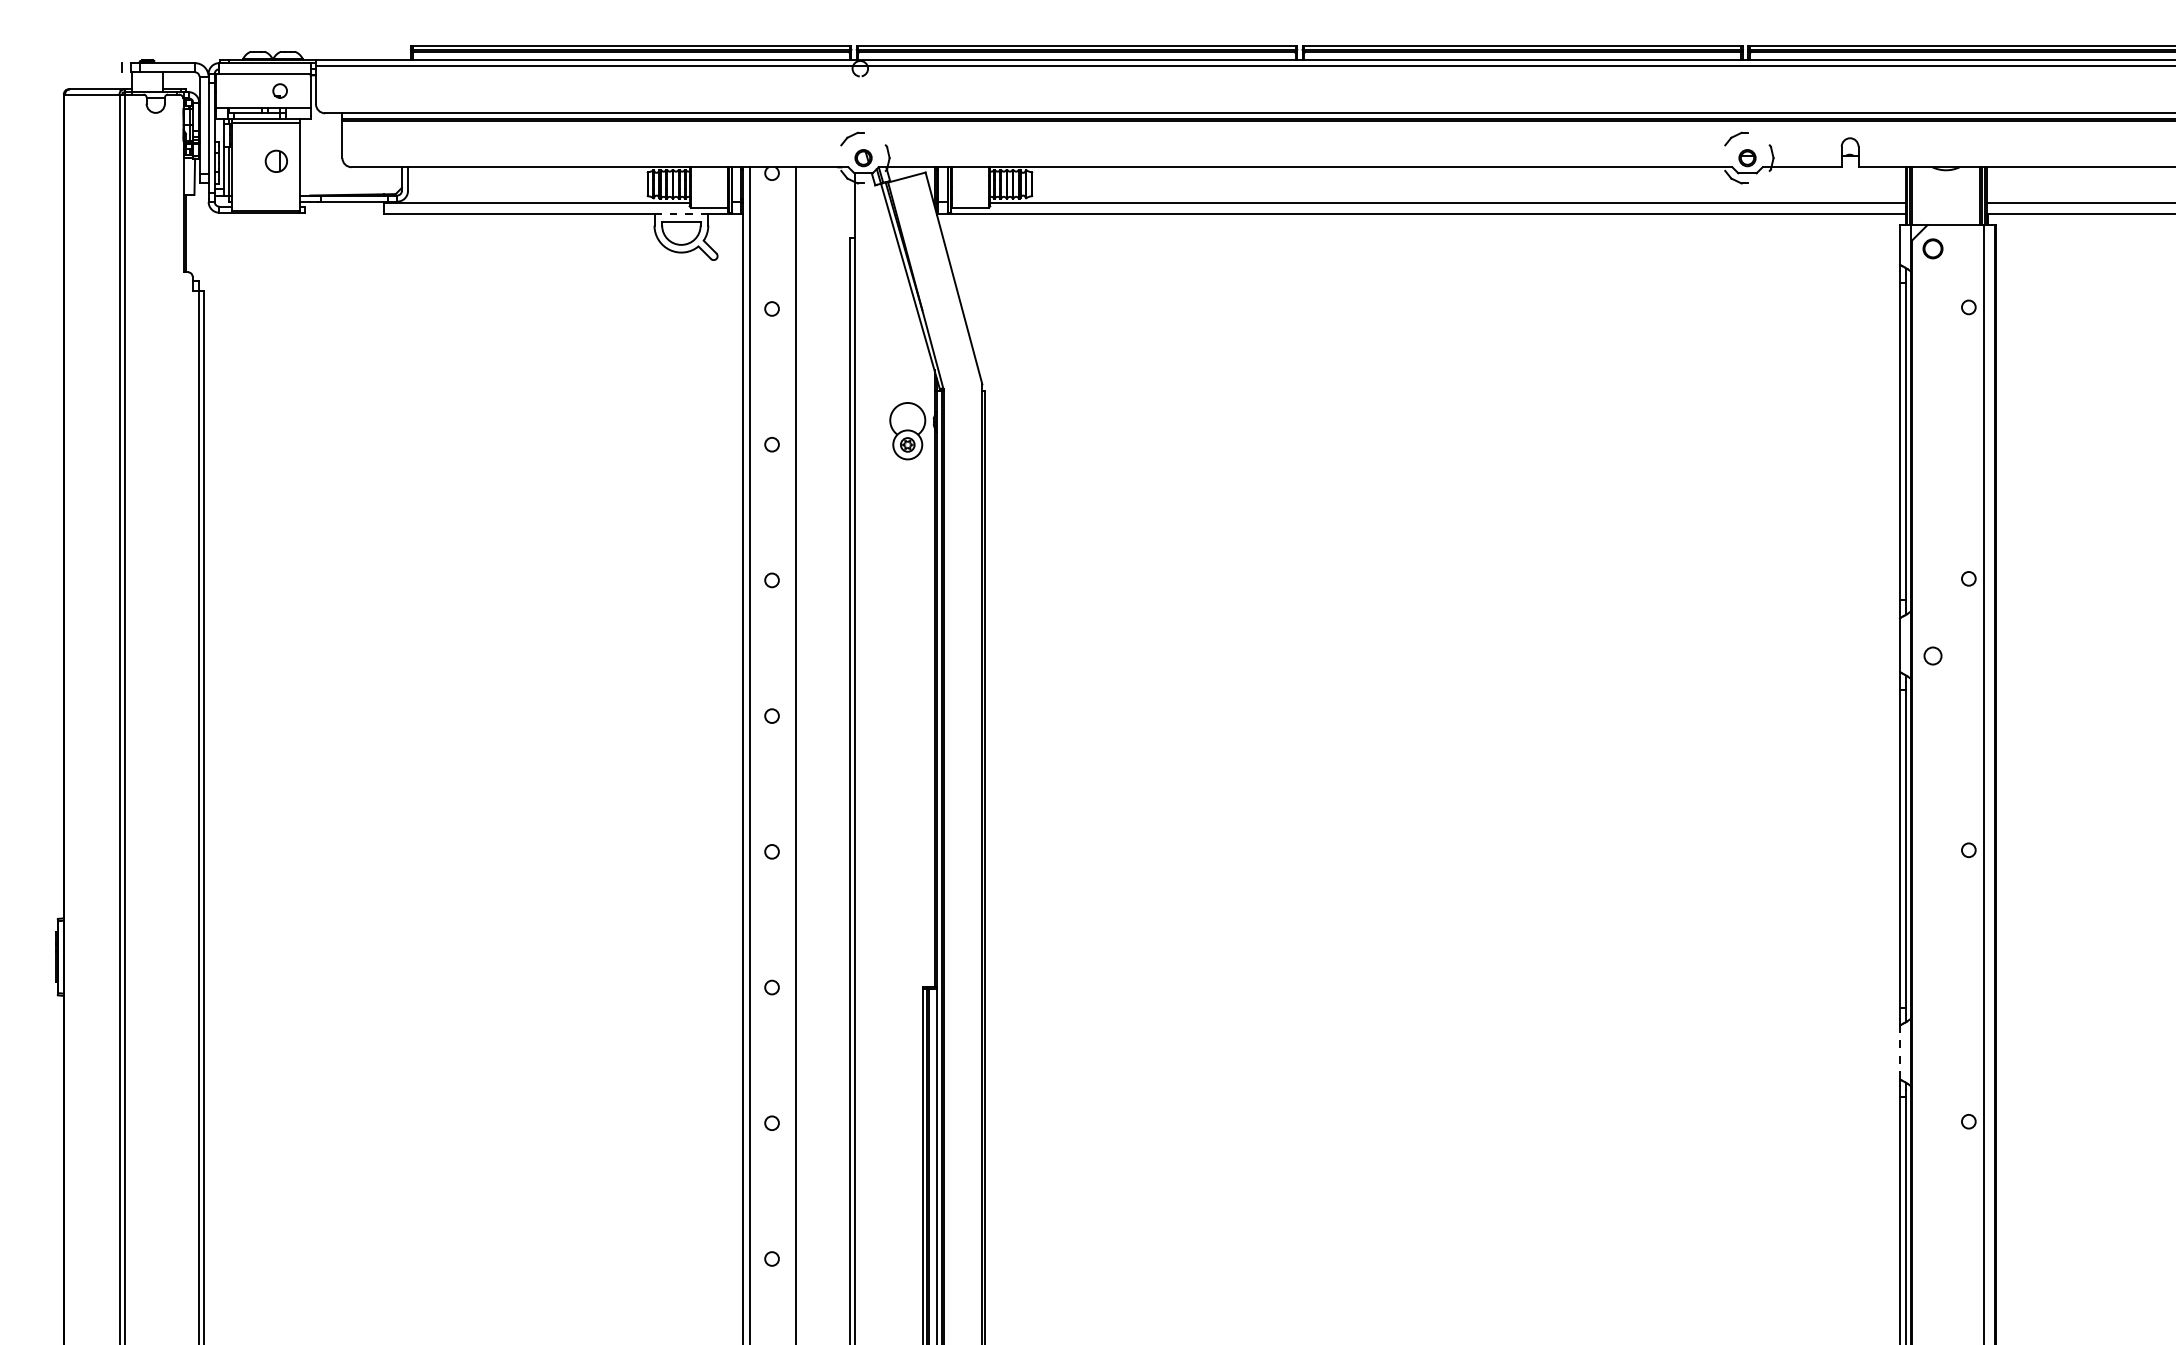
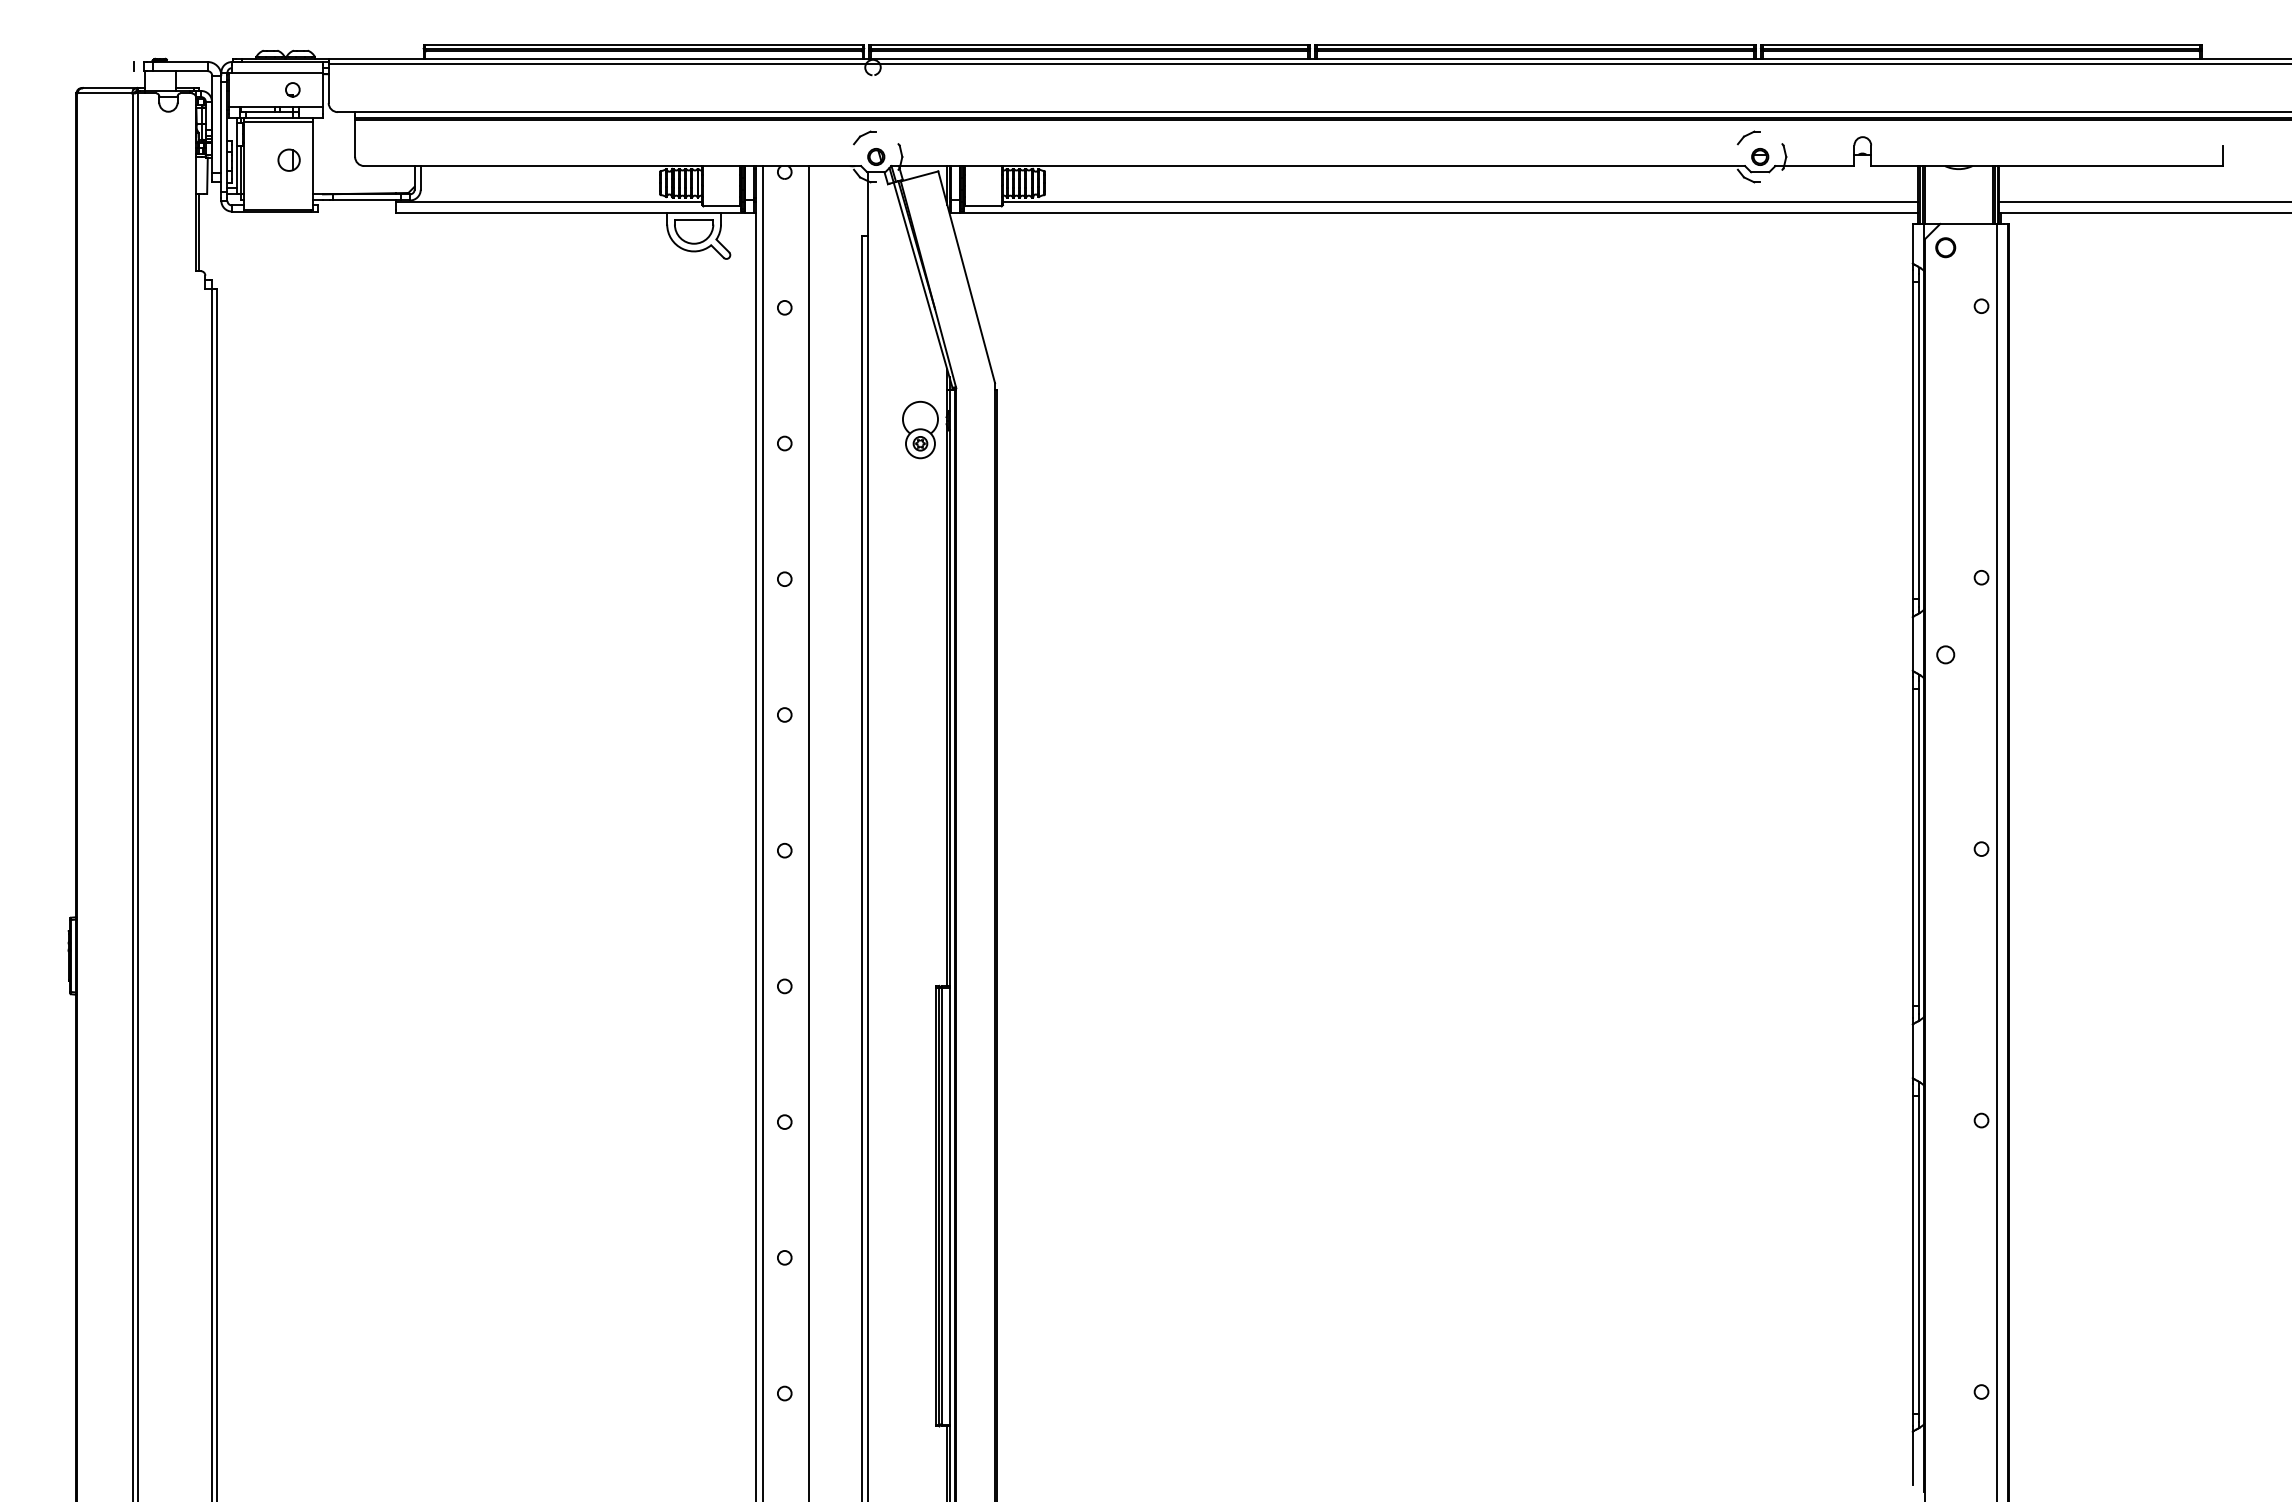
line: (681, 213) -> (694, 212), dashed -> solid
line: (1899, 1052) -> (1912, 1051), dashed -> solid

